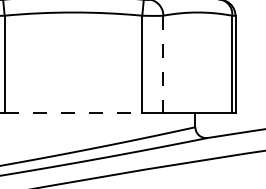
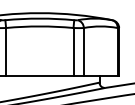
line: (162, 63) -> (83, 51), dashed -> solid
line: (72, 112) -> (39, 75), dashed -> solid

